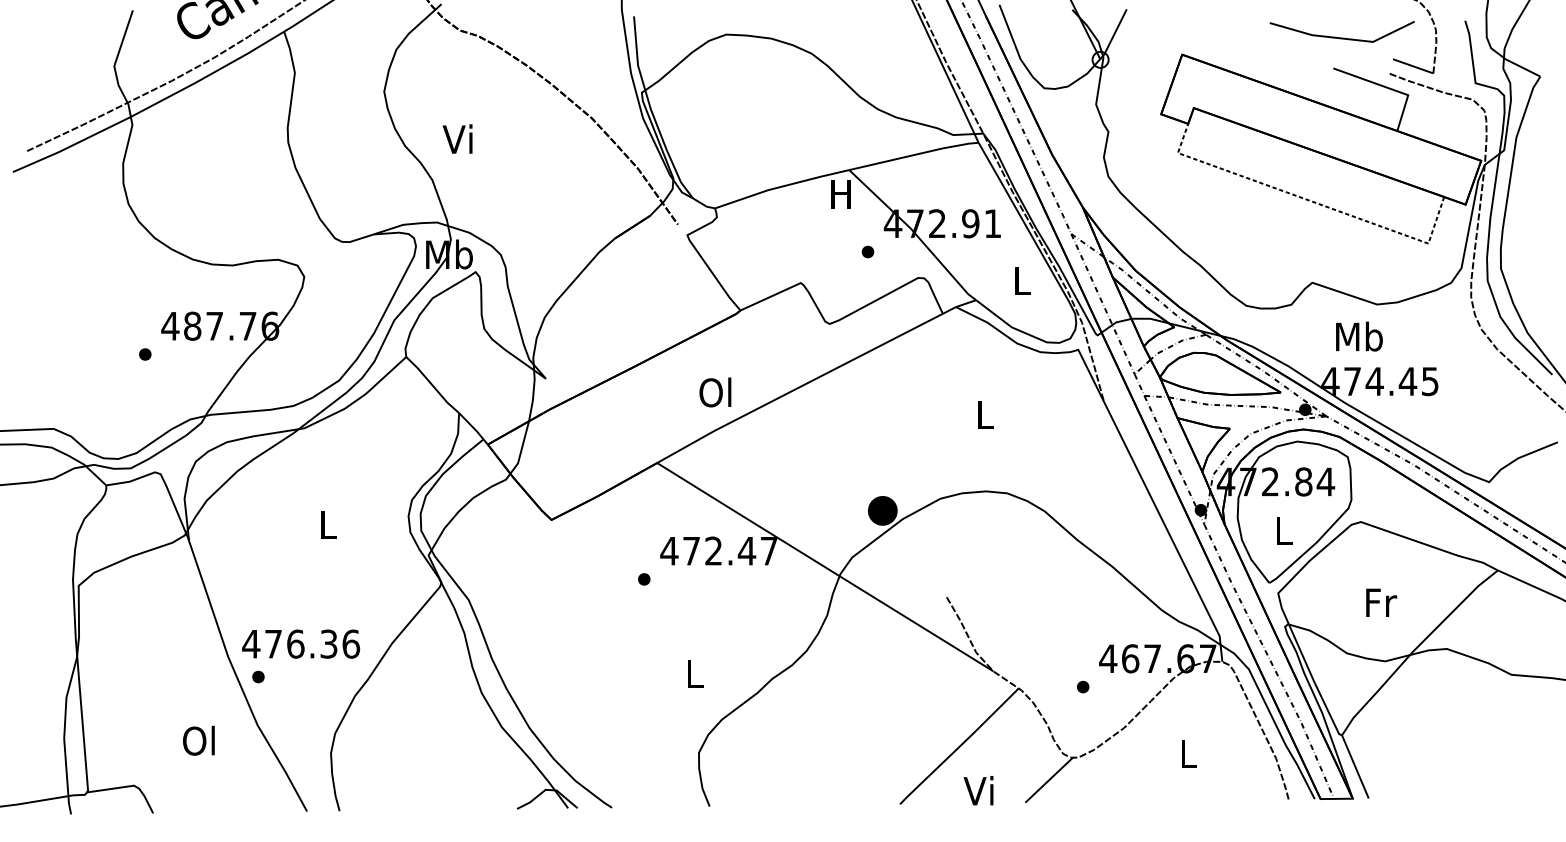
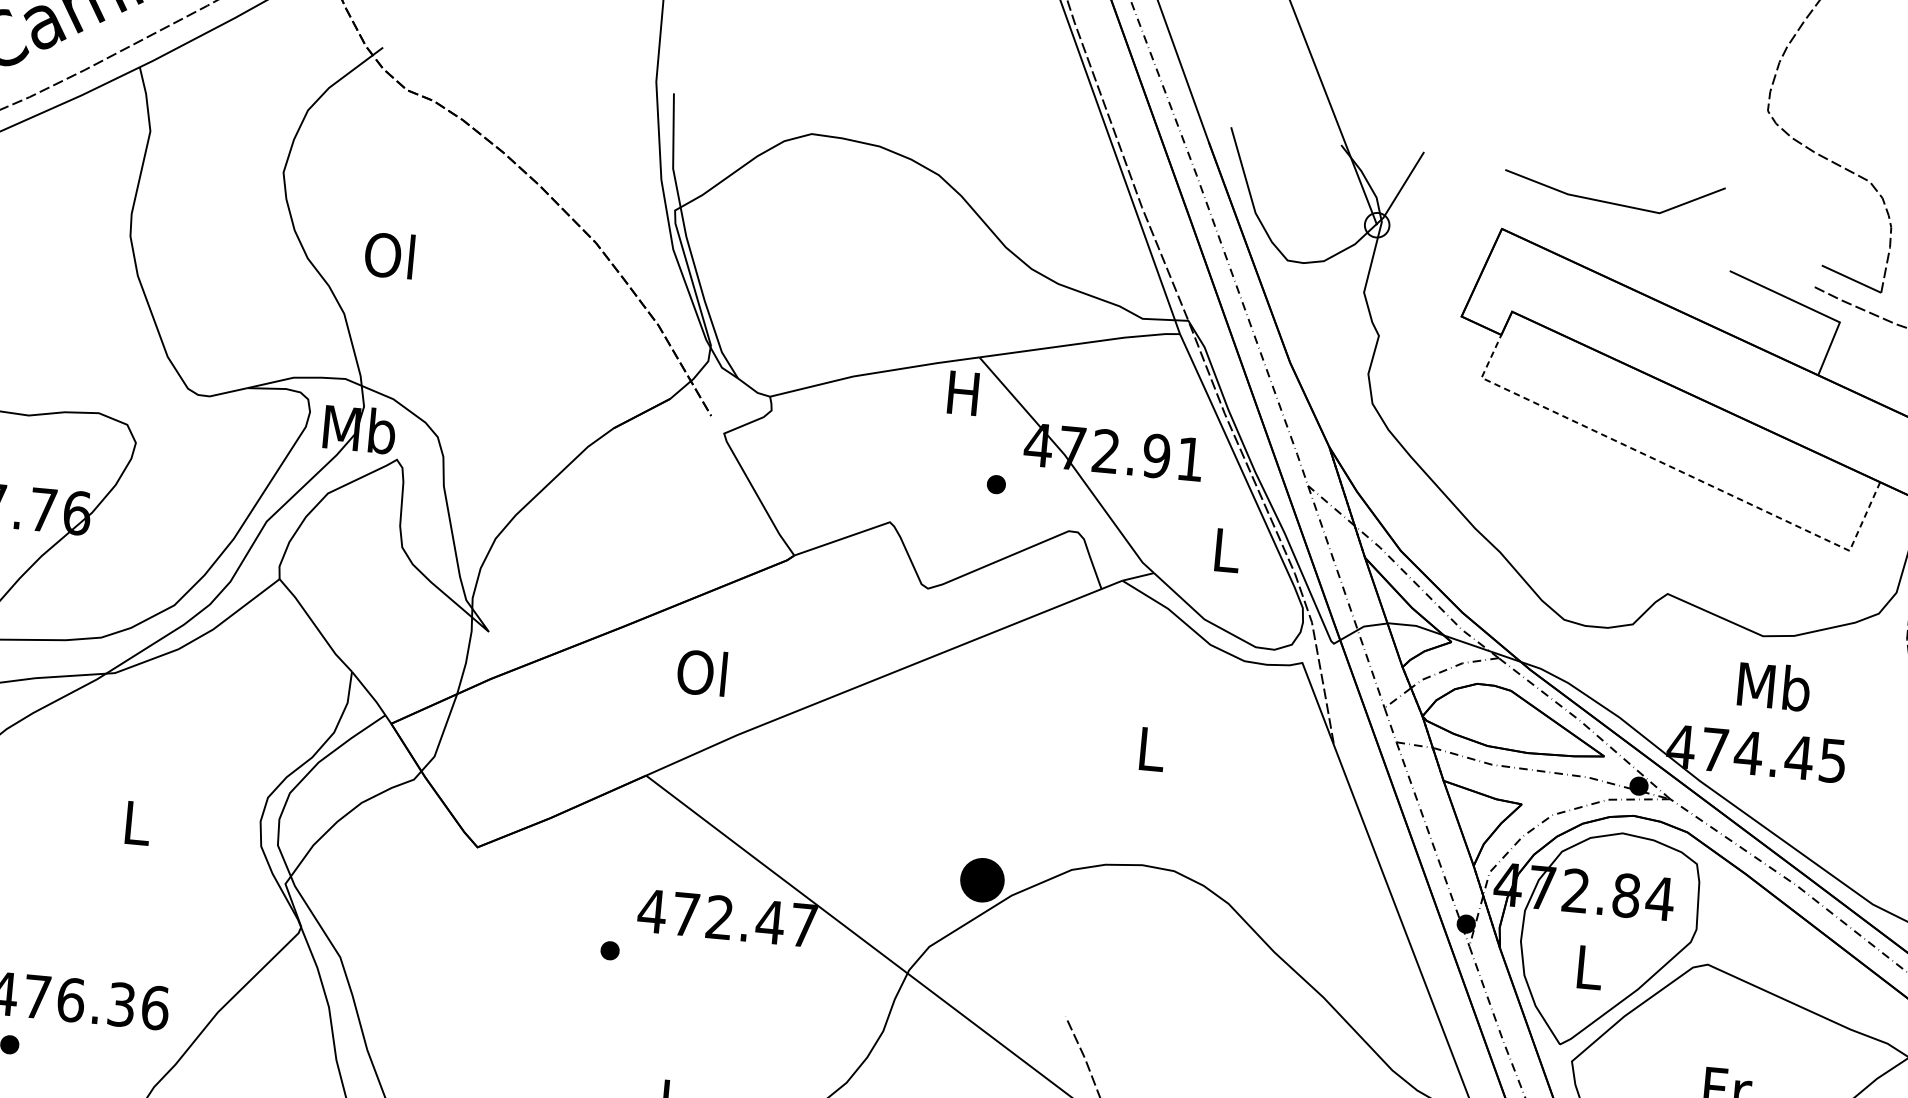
line: (1341, 37) -> (1612, 202), moved
text: (458, 139) -> (389, 255), Vi -> Ol
text: (1359, 336) -> (1774, 686), moved
text: (715, 392) -> (702, 672), moved

